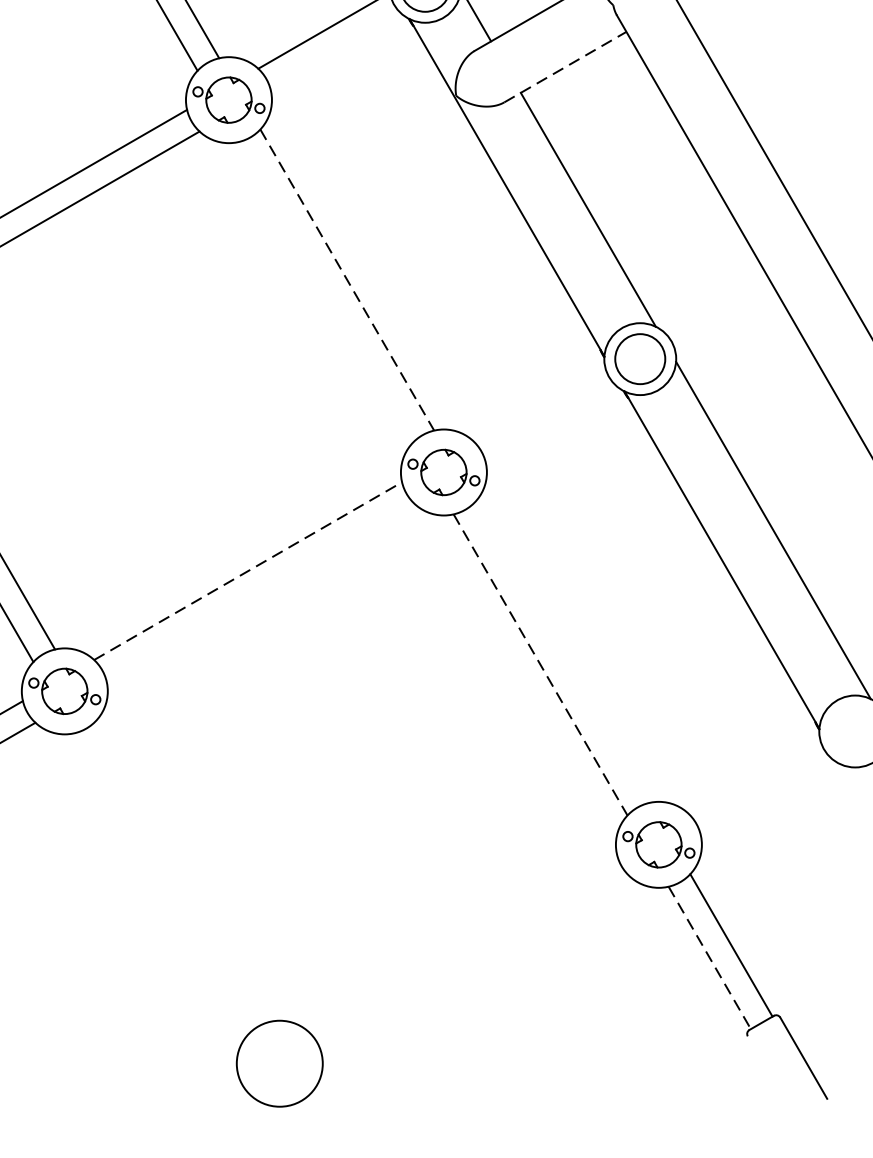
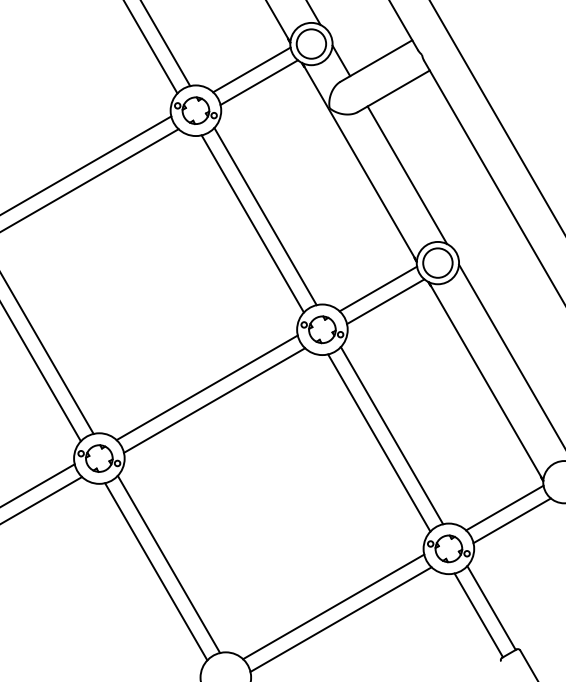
line: (335, 52) -> (258, 82), added
line: (566, 67) -> (394, 91), dashed -> solid
line: (347, 281) -> (265, 217), dashed -> solid
line: (325, 291) -> (252, 223), added
line: (539, 402) -> (378, 288), added
line: (551, 424) -> (385, 301), added
line: (248, 570) -> (207, 387), dashed -> solid
line: (260, 592) -> (214, 400), added
line: (561, 652) -> (391, 435), added
line: (540, 665) -> (379, 443), dashed -> solid
line: (753, 774) -> (504, 507), added
line: (765, 796) -> (511, 520), added
line: (182, 871) -> (168, 564), added
line: (161, 883) -> (156, 571), added
line: (462, 942) -> (333, 606), added
line: (710, 958) -> (479, 615), dashed -> solid
line: (474, 964) -> (340, 619), added

